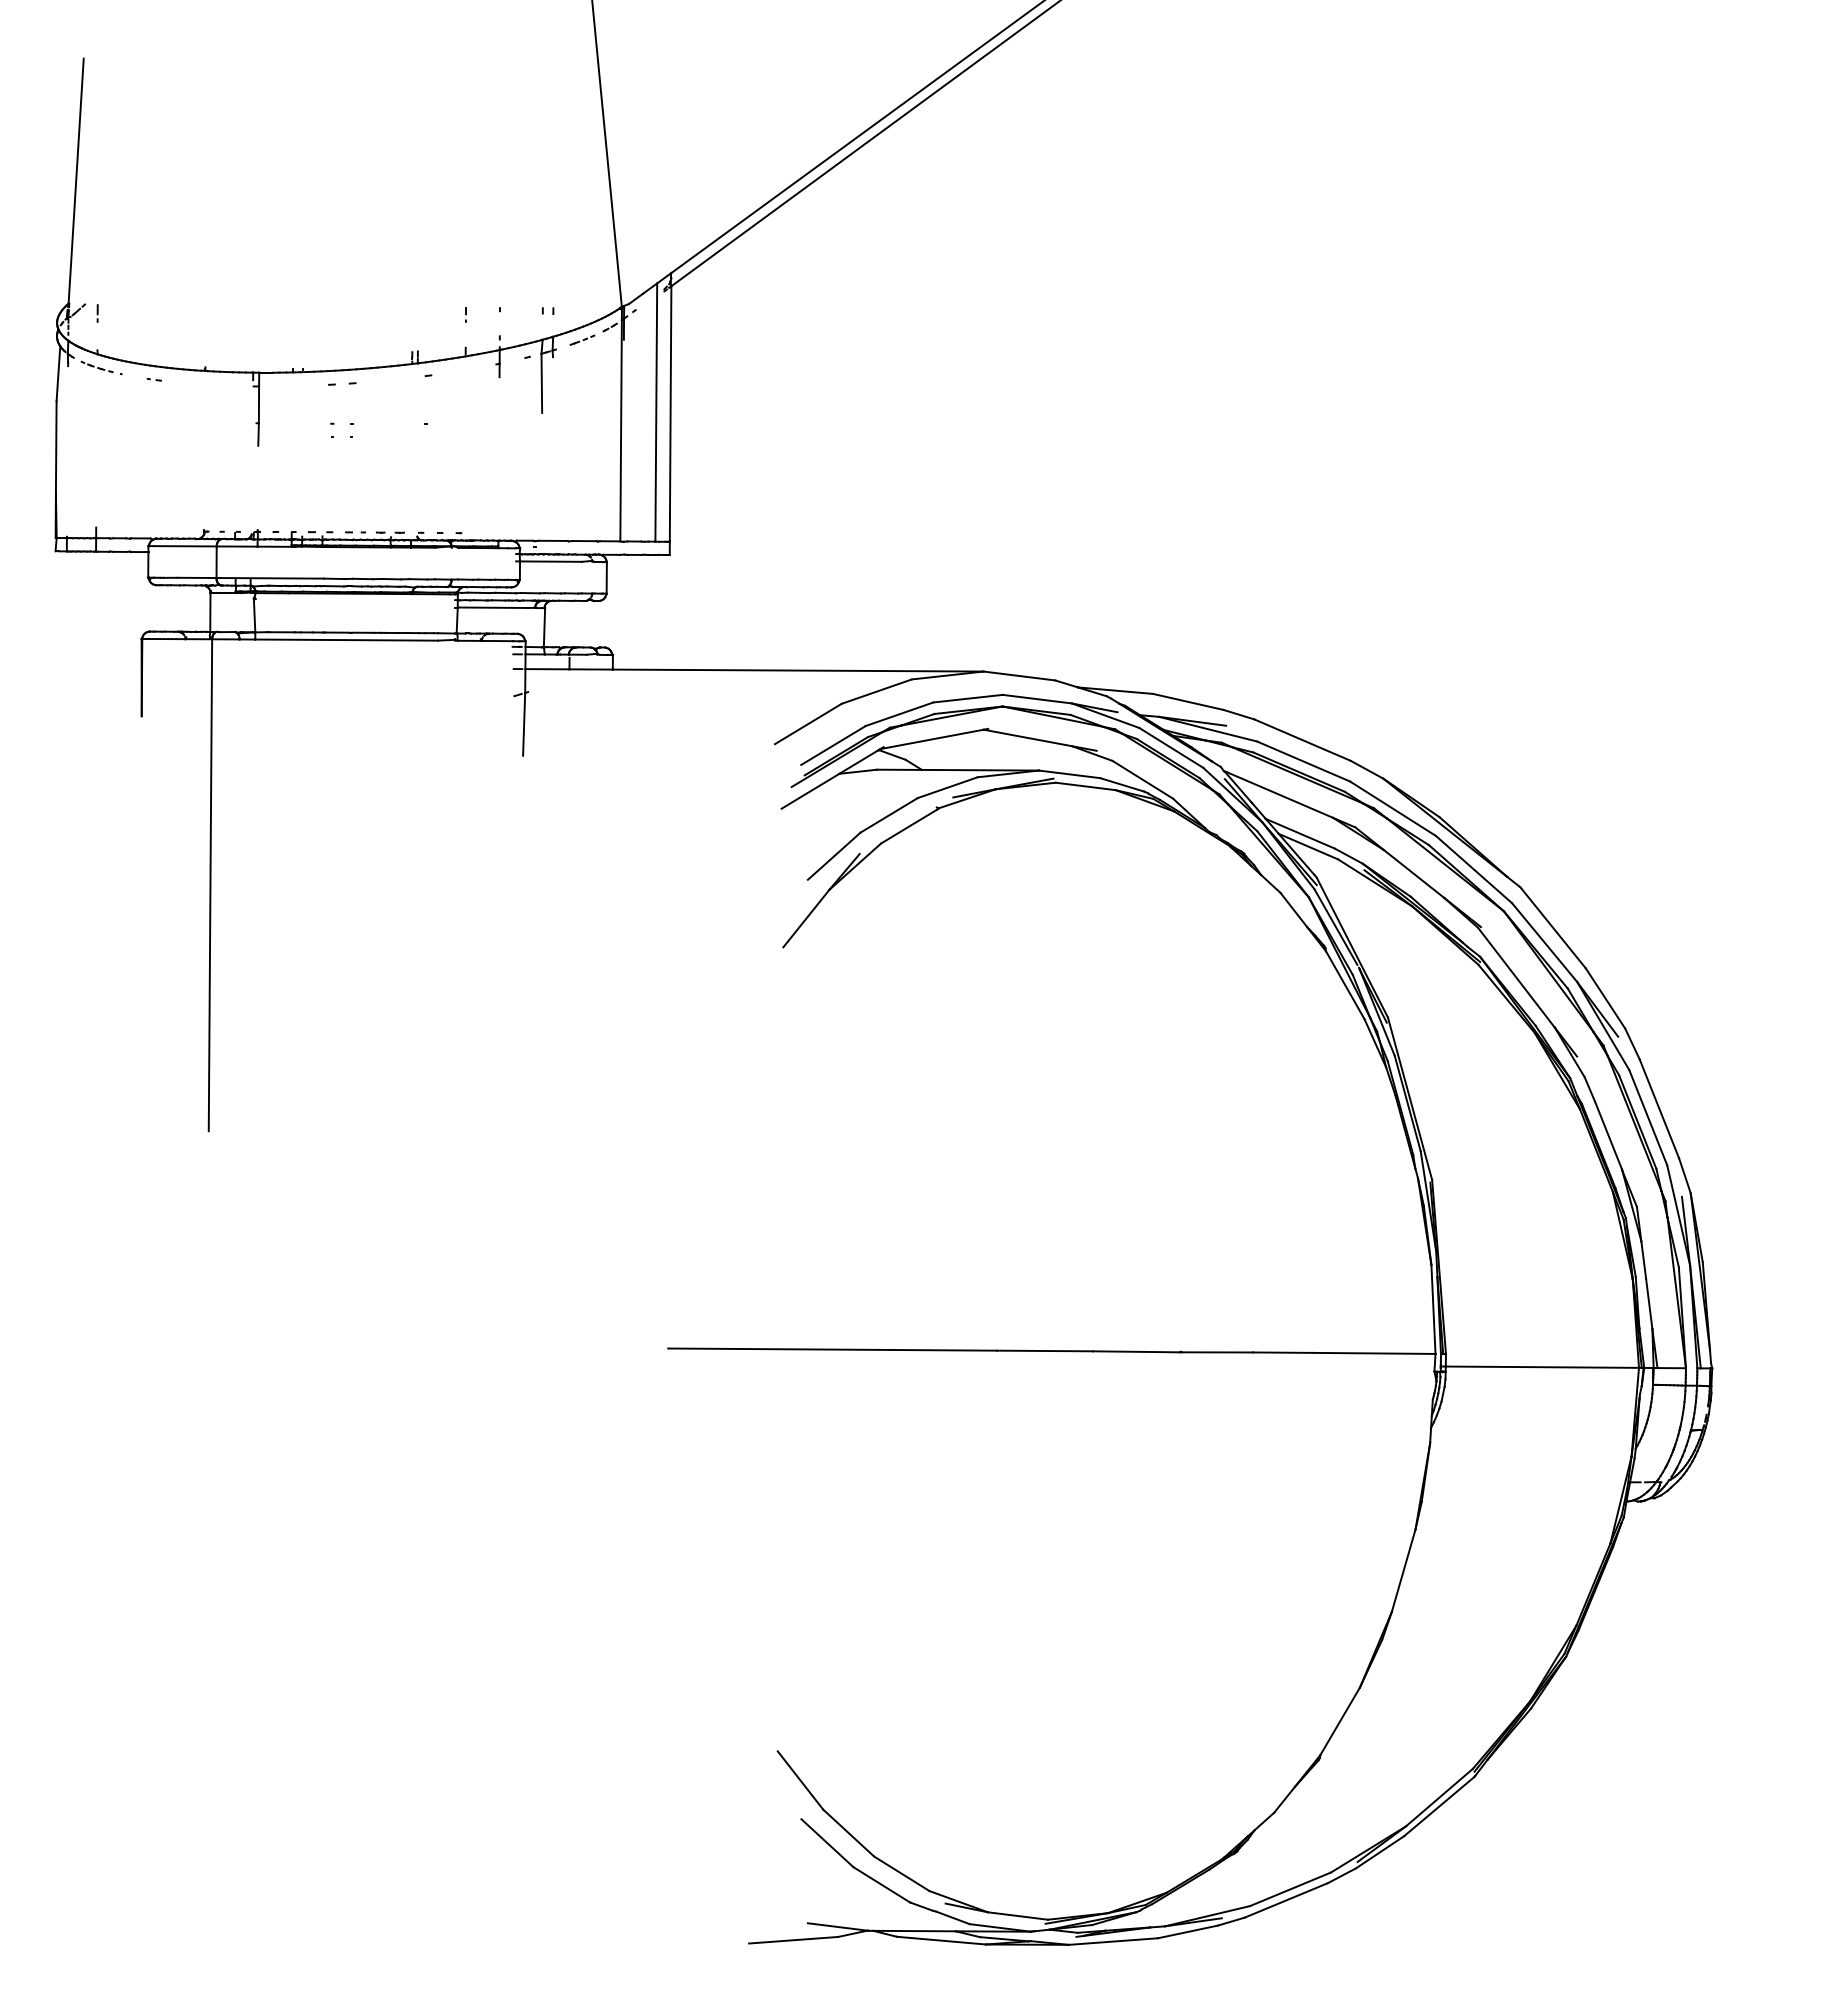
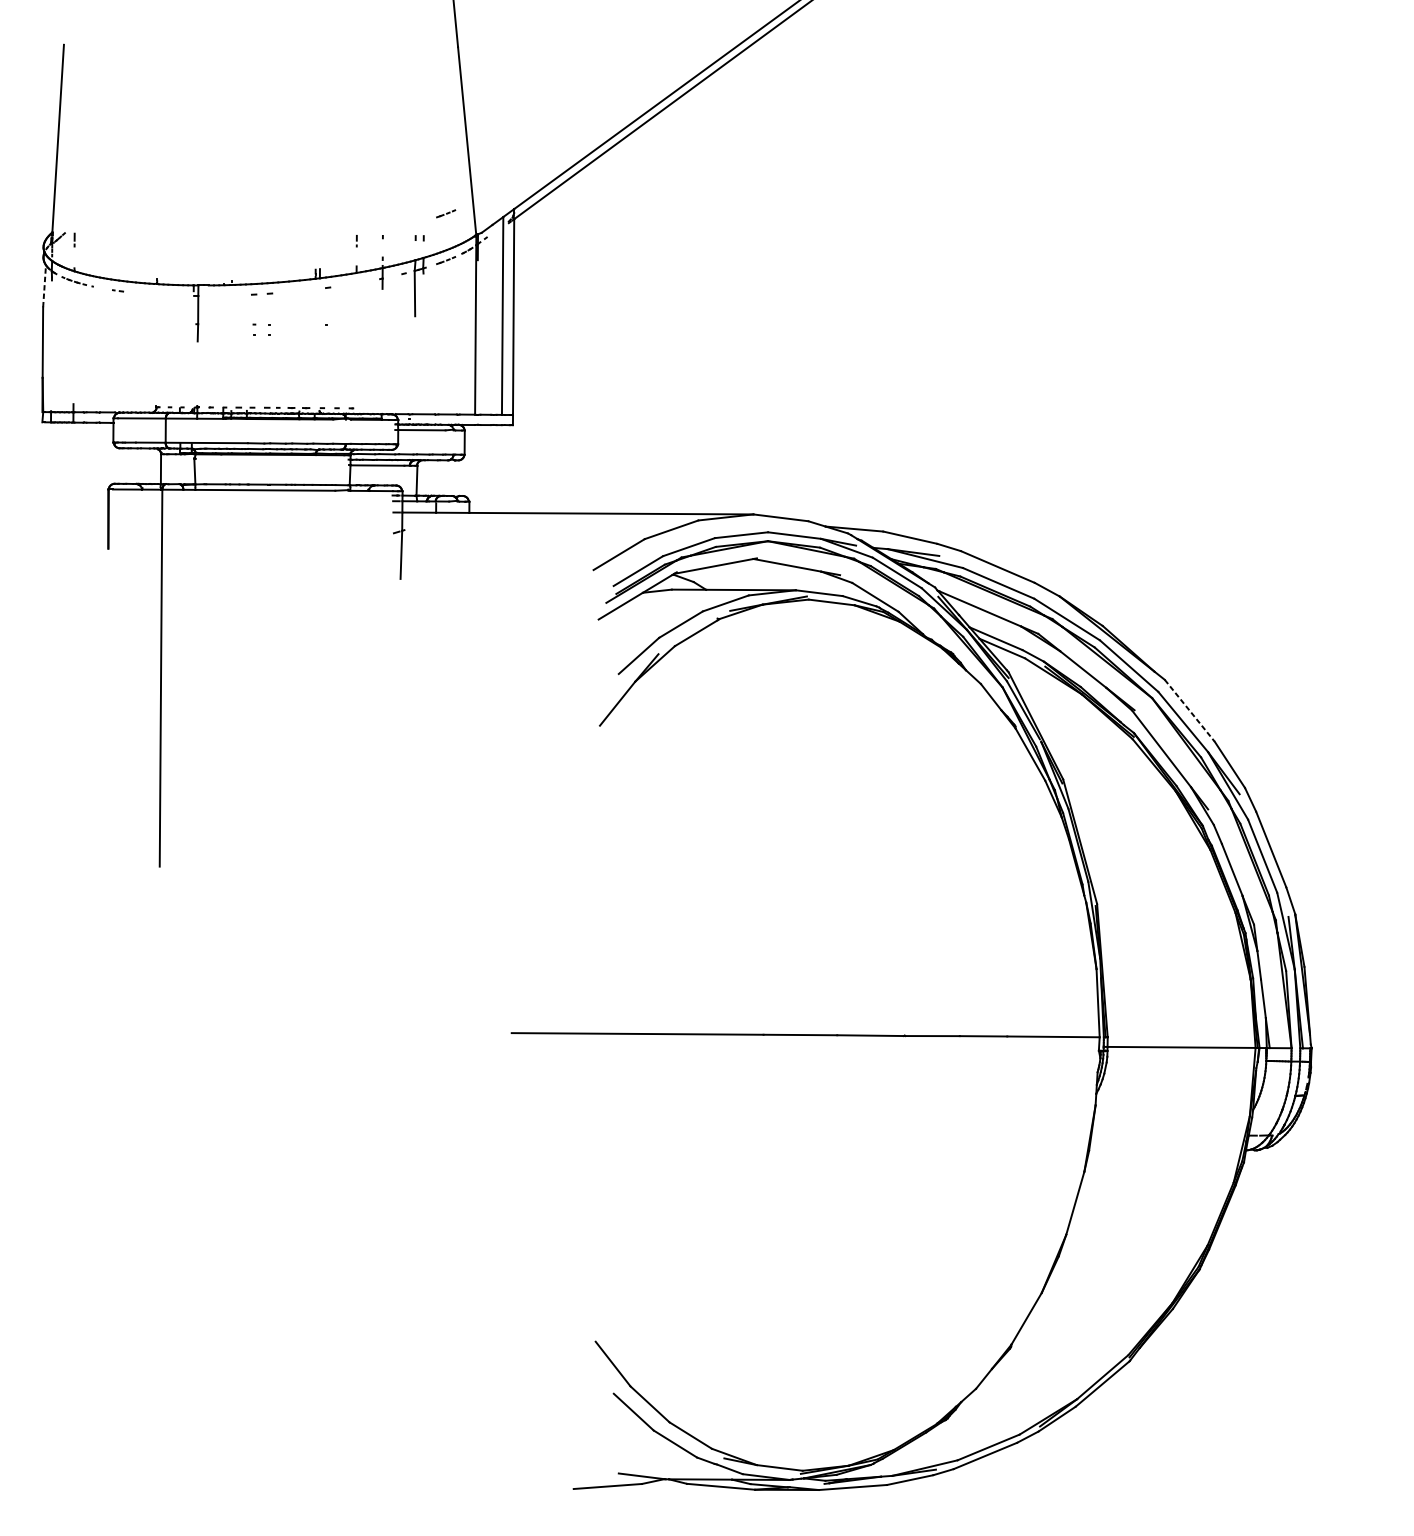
part: (582, 278) -> (446, 213), added
line: (58, 373) -> (44, 286), solid -> dashed
line: (1553, 927) -> (1190, 710), solid -> dashed

